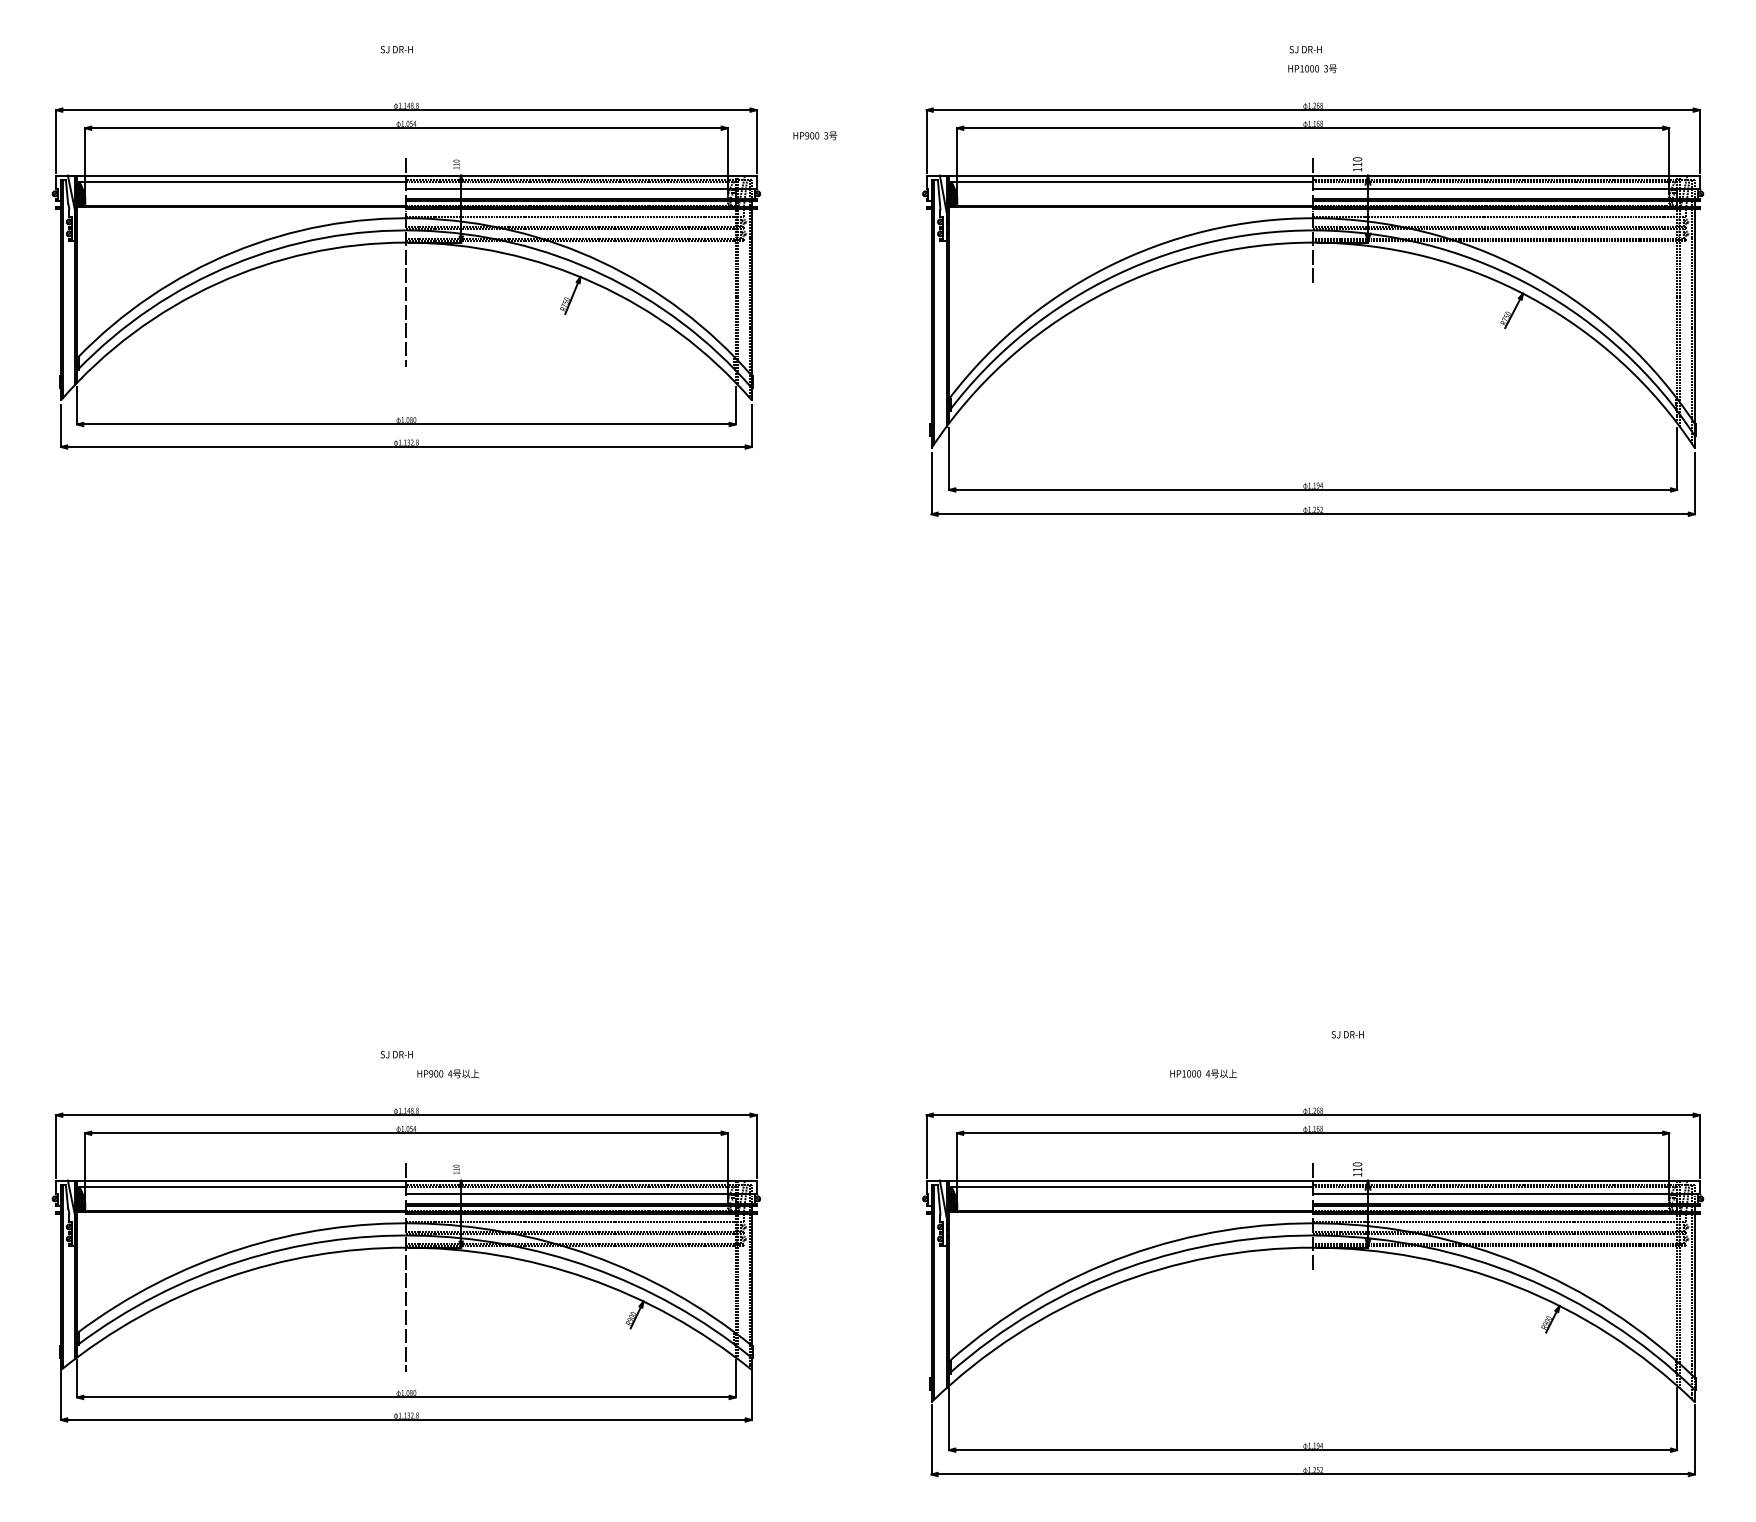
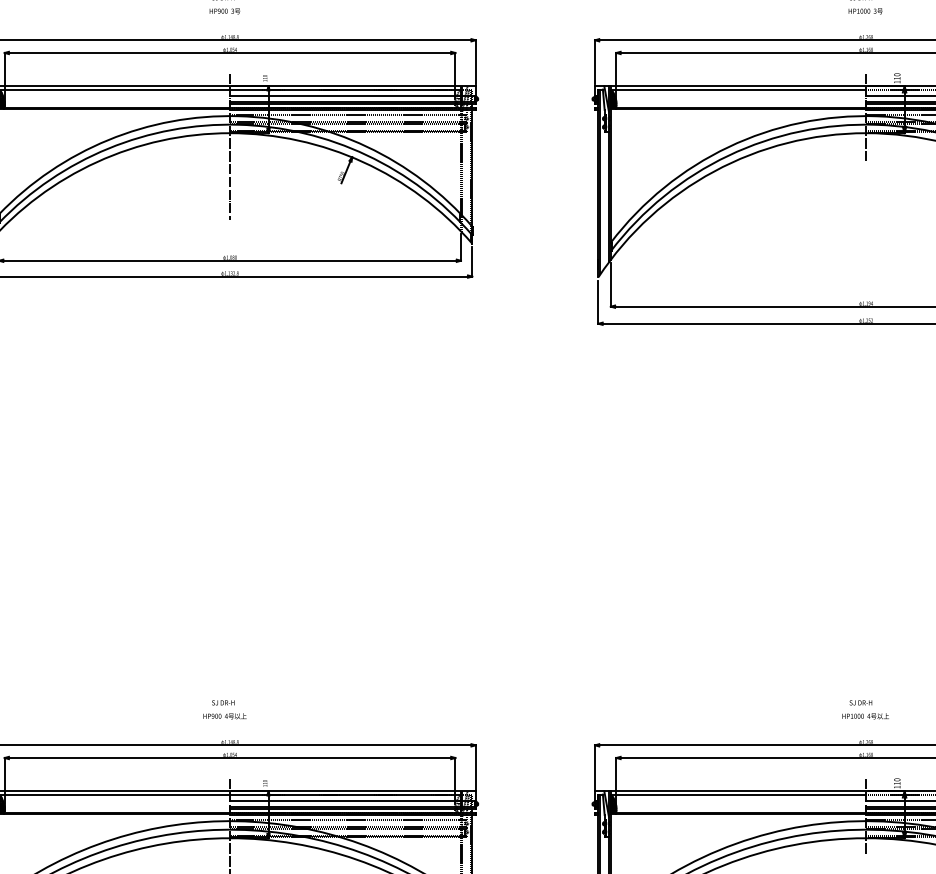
text: (815, 135) -> (225, 11), moved
text: (1347, 1034) -> (860, 702), moved
text: (448, 1073) -> (225, 716), moved
text: (1203, 1073) -> (865, 716), moved

